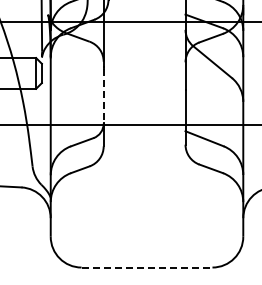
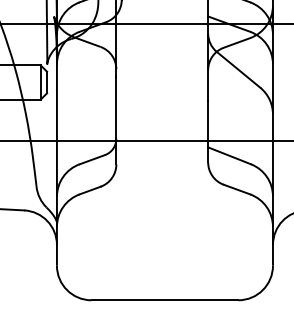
line: (103, 96) -> (116, 108), dashed -> solid
line: (147, 267) -> (165, 300), dashed -> solid

